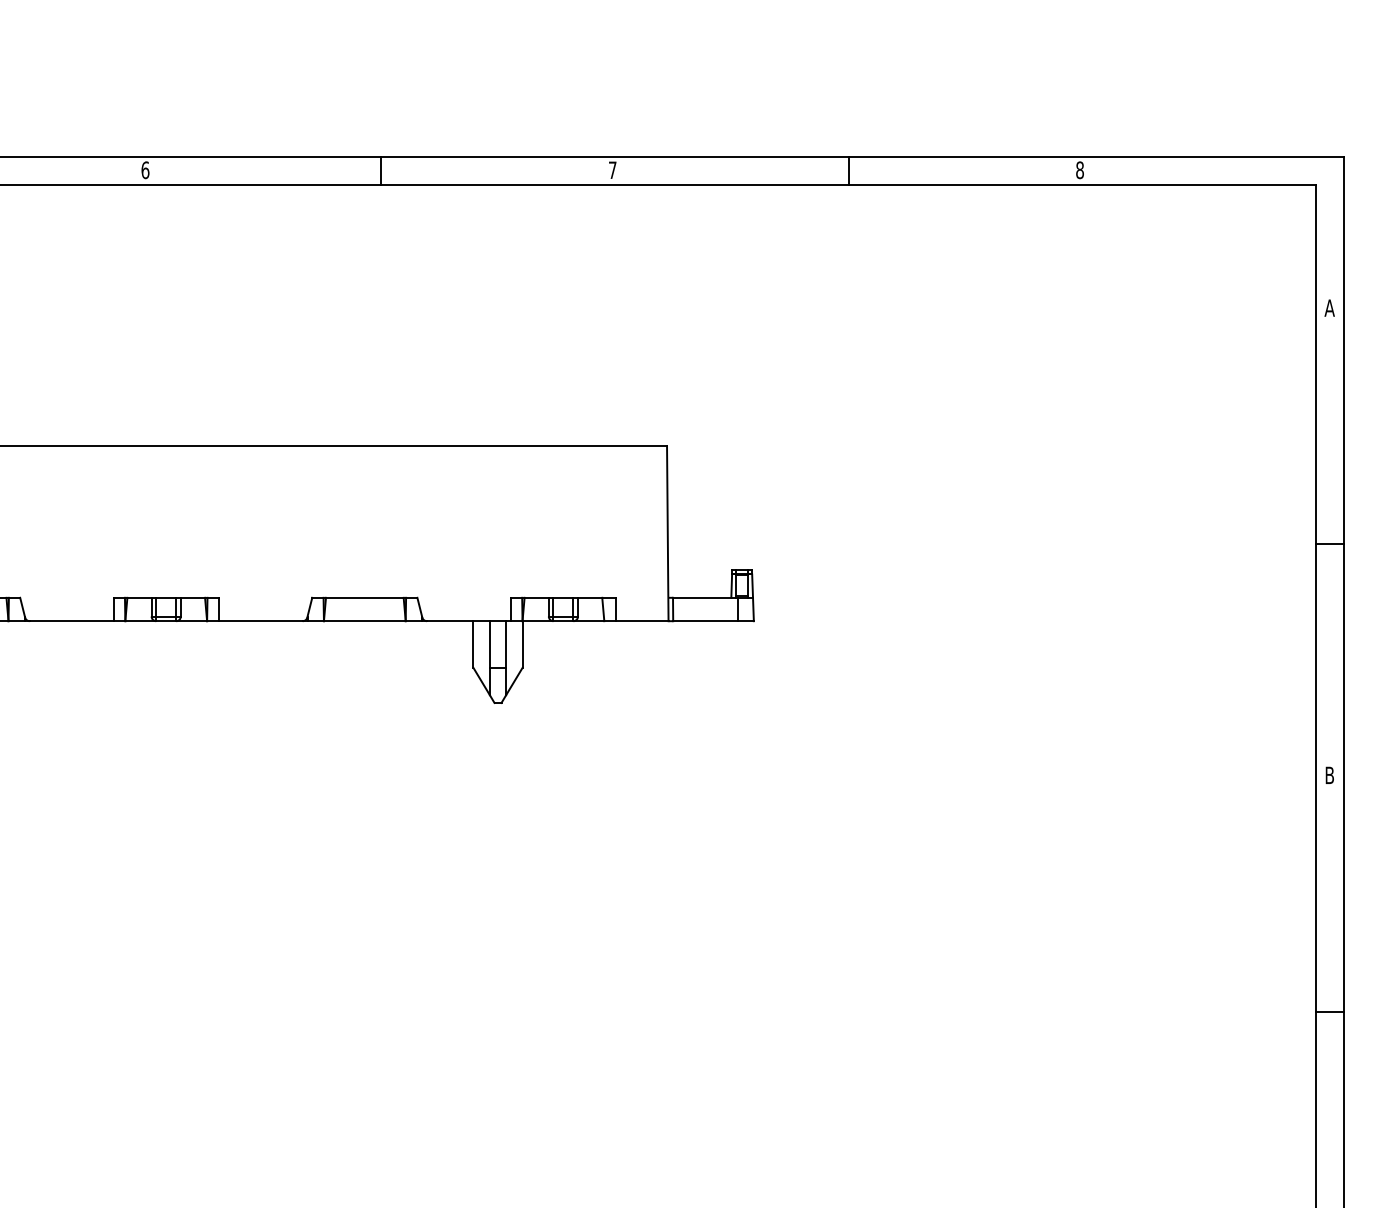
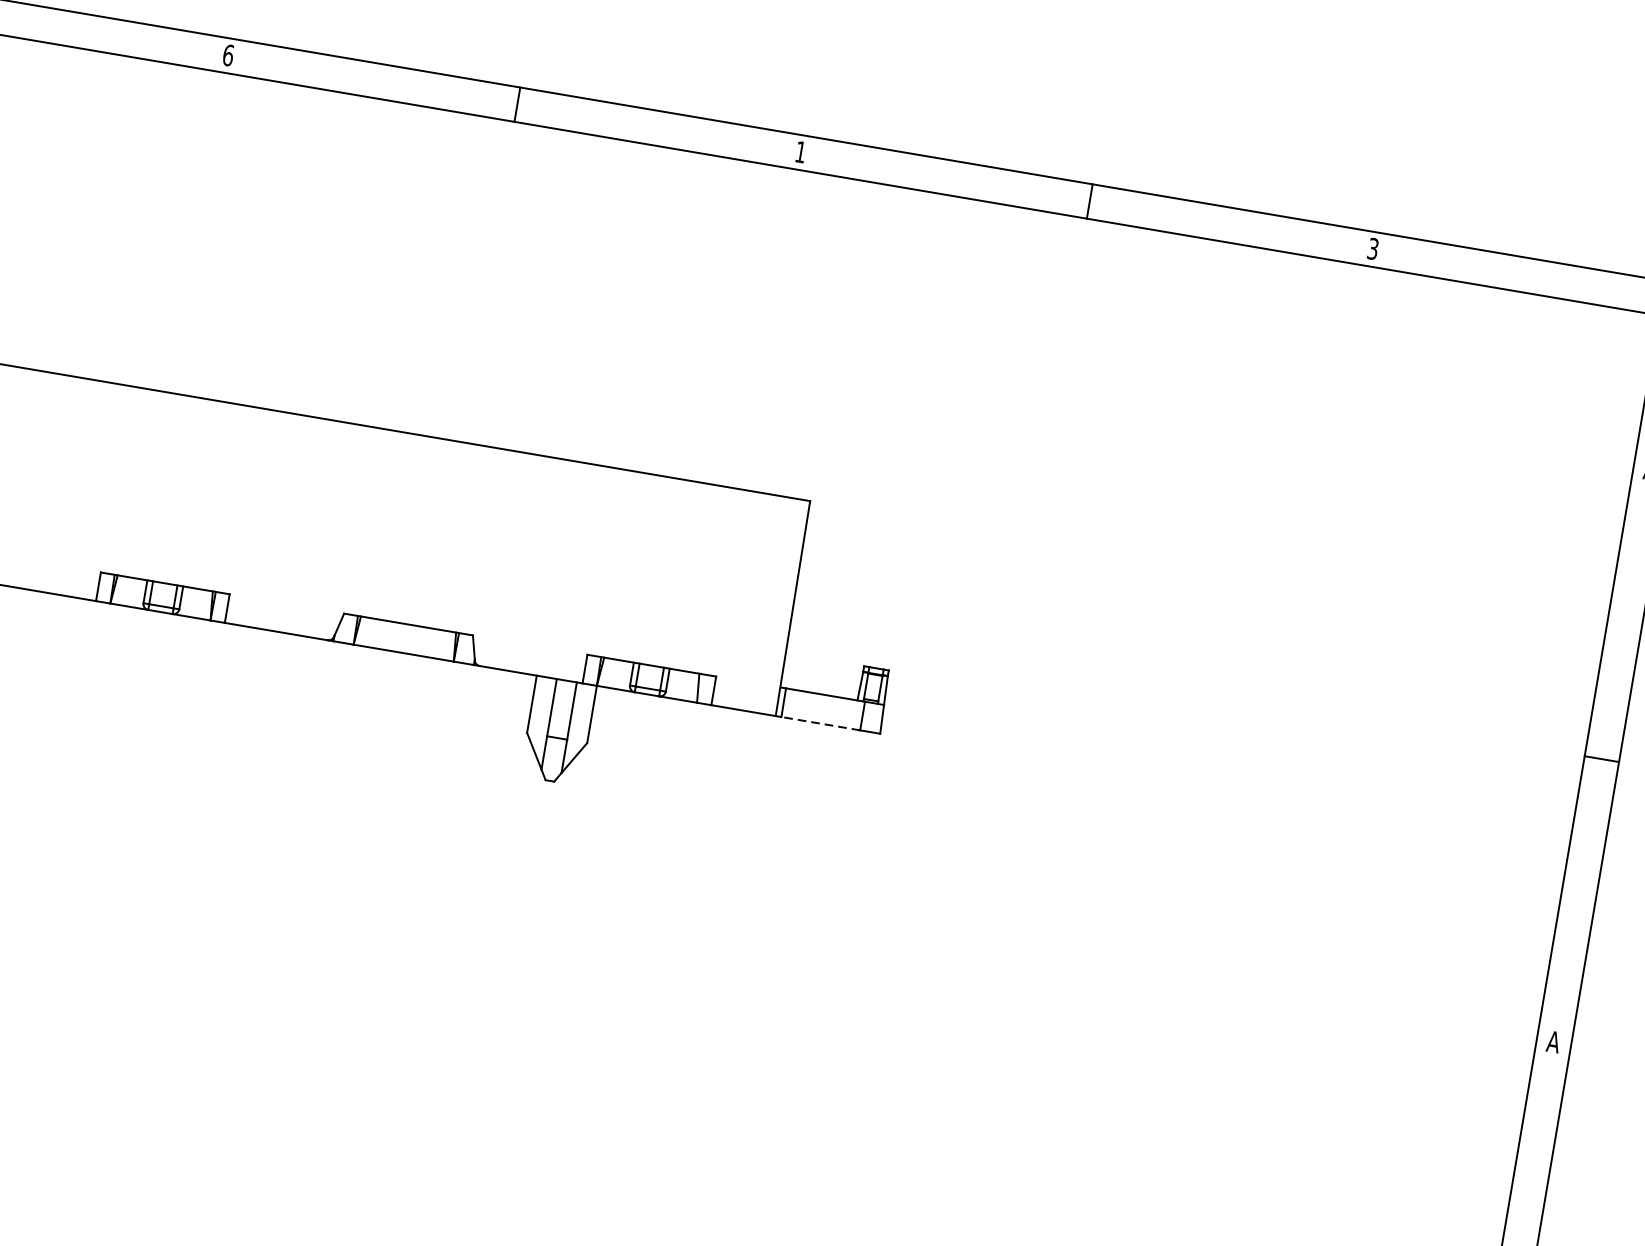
text: (612, 169) -> (800, 151), 7 -> 1
text: (1079, 170) -> (1372, 249), 8 -> 3
line: (704, 621) -> (819, 723), solid -> dashed
text: (1329, 774) -> (1553, 1040), B -> A

